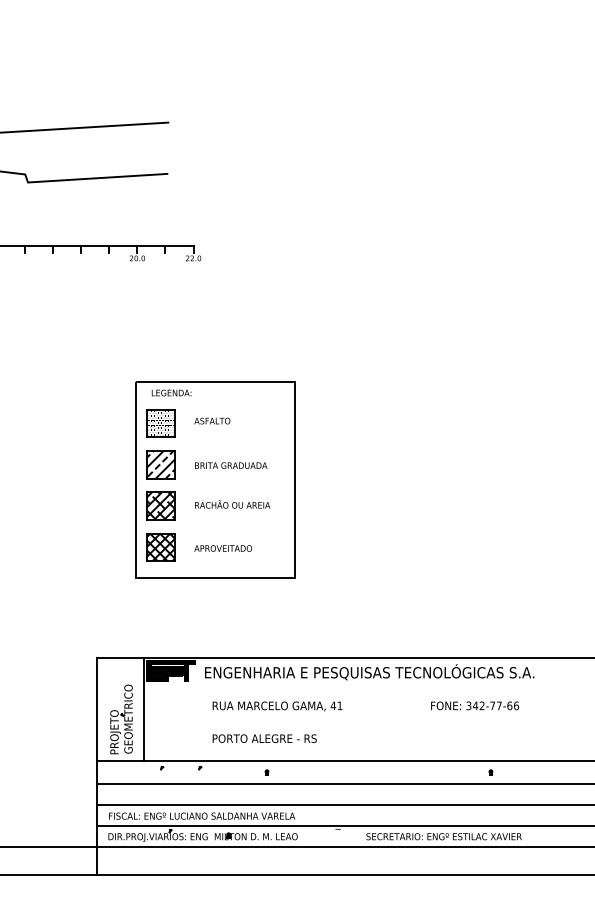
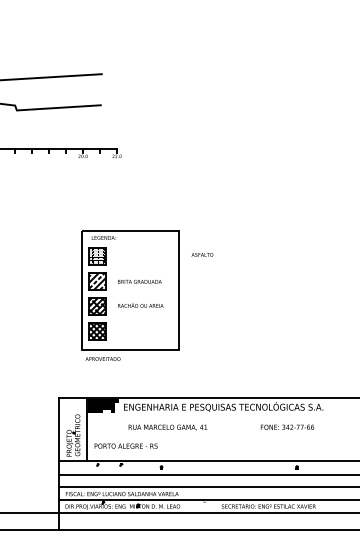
text: (212, 420) -> (202, 254), moved
text: (222, 547) -> (102, 358), moved
text: (263, 737) -> (125, 445), moved

